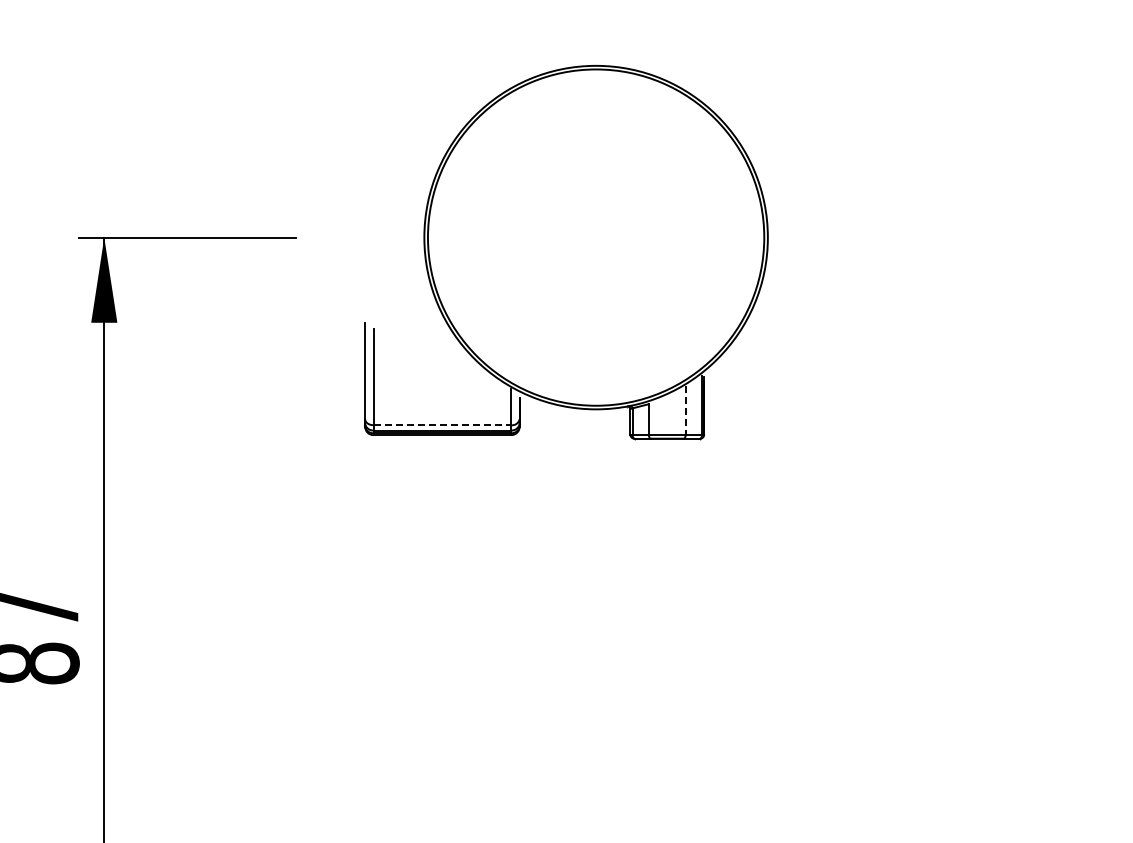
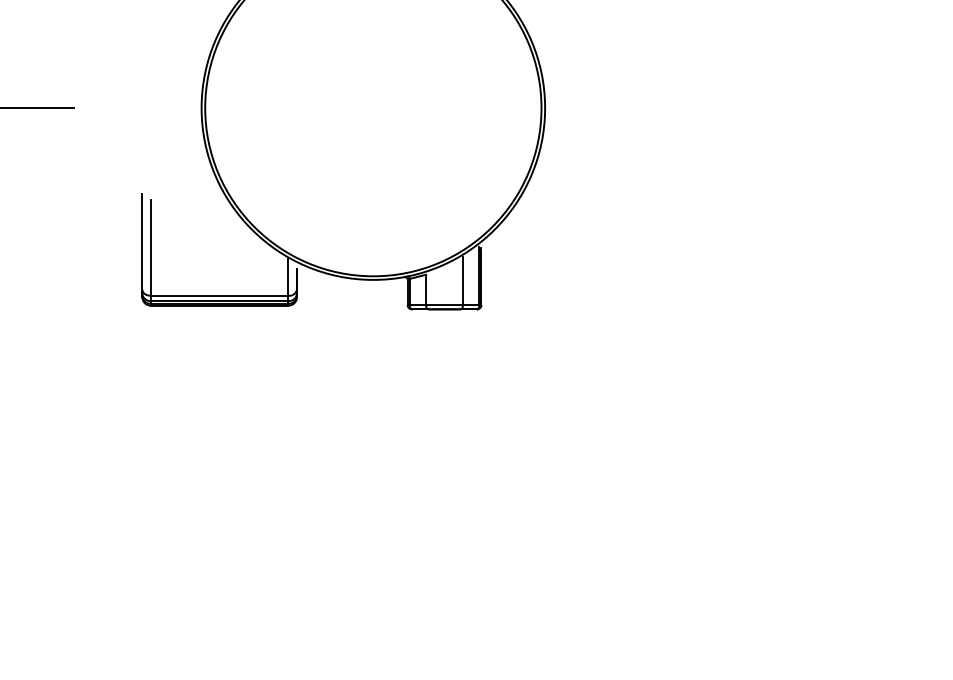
line: (685, 410) -> (462, 281), dashed -> solid
line: (442, 425) -> (219, 296), dashed -> solid

